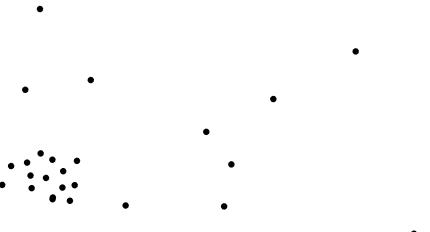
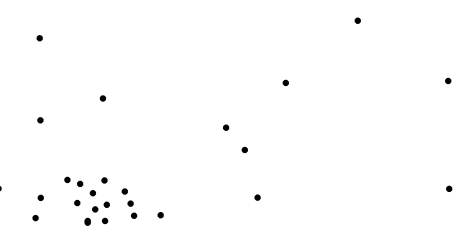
part: (231, 163) -> (244, 149), moved
part: (29, 175) -> (129, 203), moved

